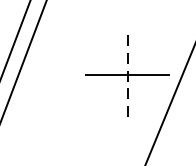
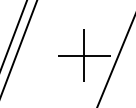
line: (128, 73) -> (84, 55), dashed -> solid

